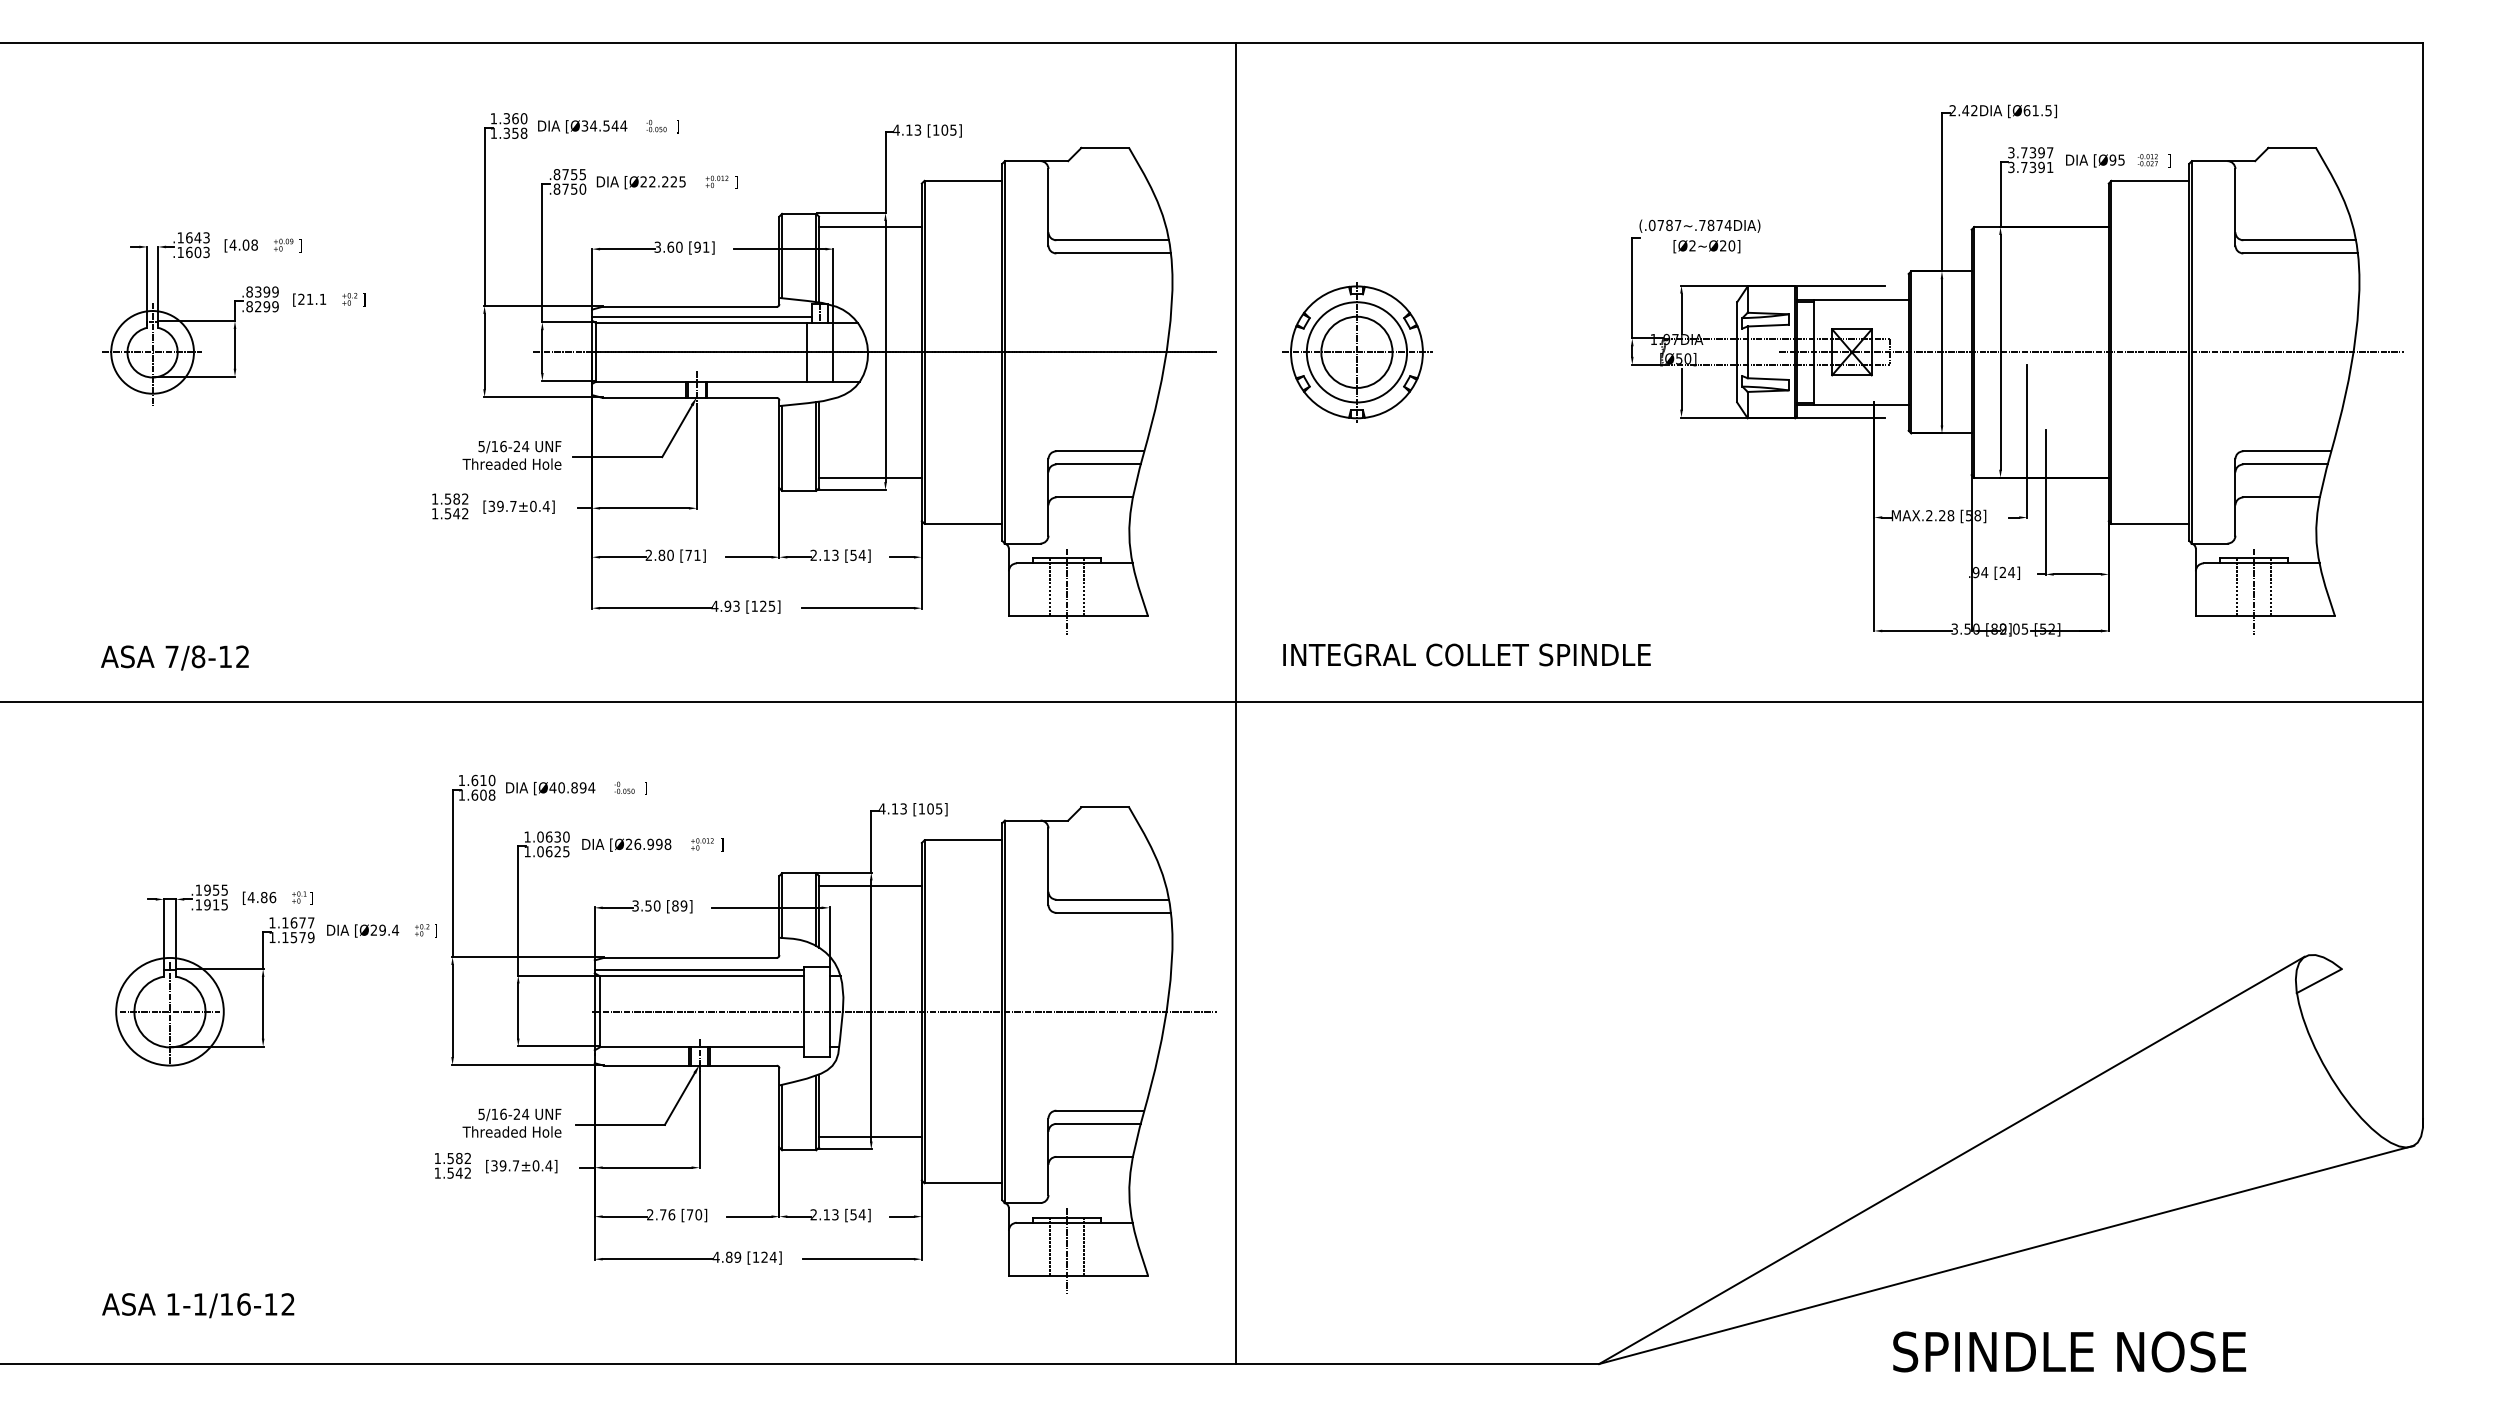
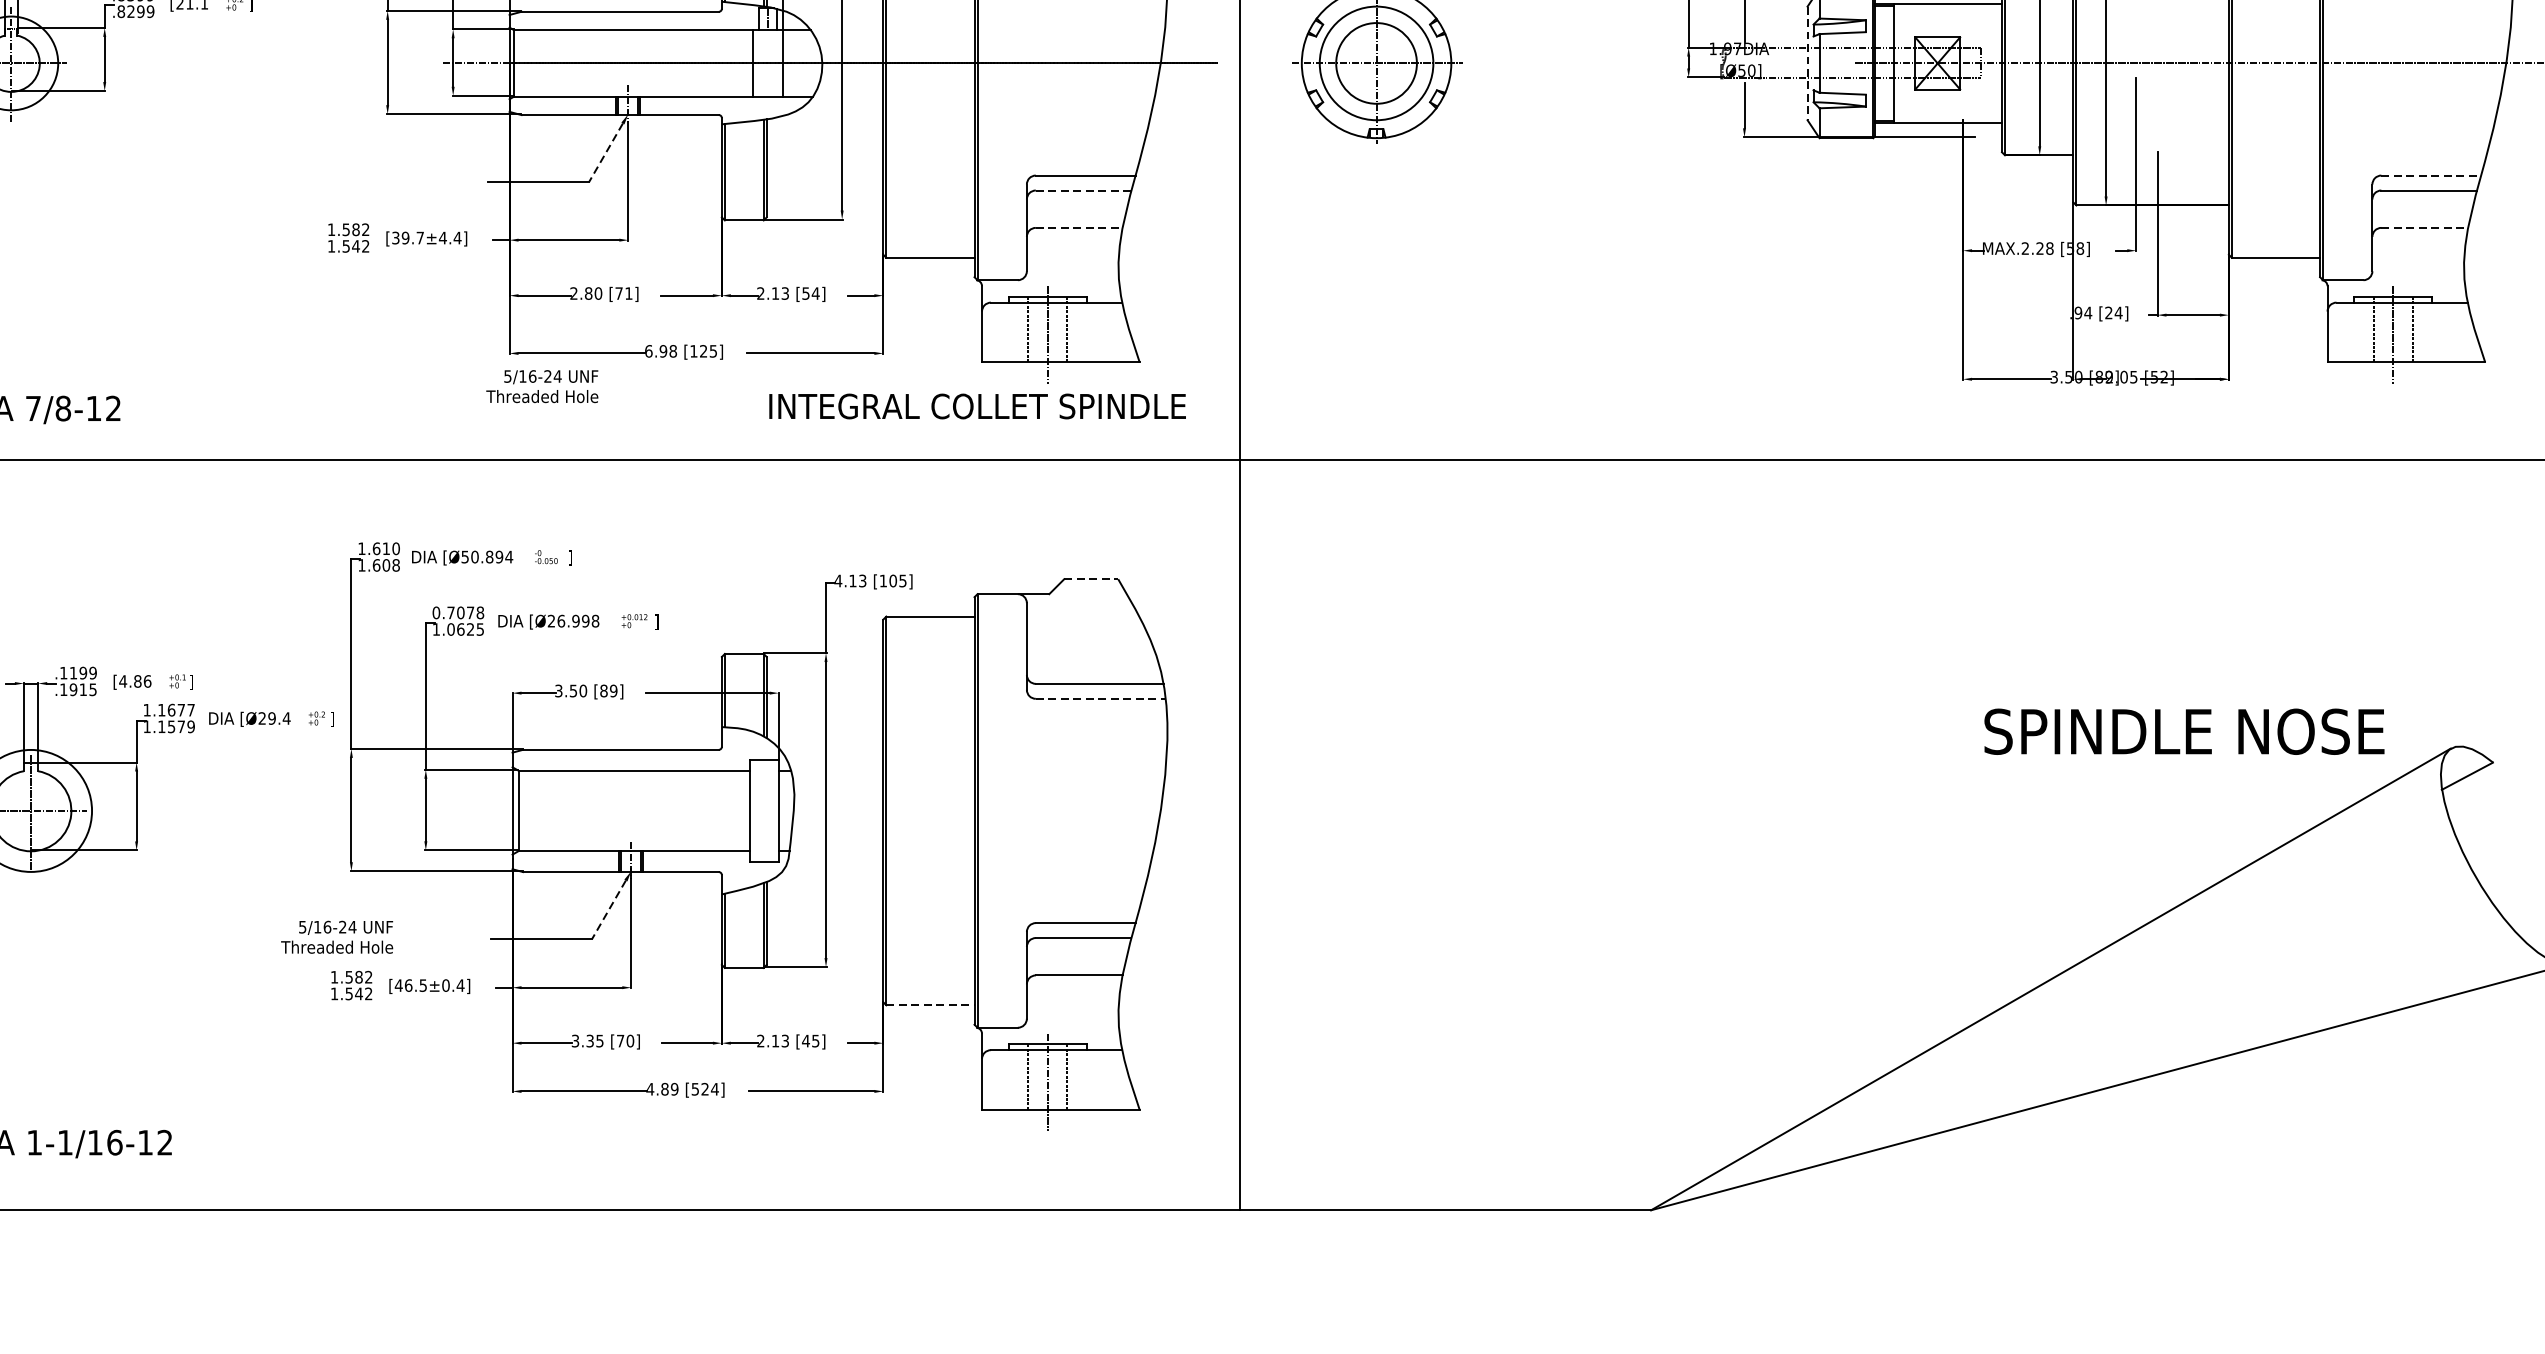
line: (702, 316) -> (634, 22), removed
line: (1737, 352) -> (1807, 63), solid -> dashed
line: (677, 431) -> (606, 153), solid -> dashed
line: (2287, 451) -> (2431, 175), solid -> dashed
text: (511, 455) -> (541, 386), moved
line: (1099, 464) -> (1084, 190), solid -> dashed
line: (870, 477) -> (825, 205), removed
line: (1095, 497) -> (1080, 227), solid -> dashed
line: (2282, 497) -> (2425, 227), solid -> dashed
text: (532, 506) -> (441, 238), [39.7±0.4] -> [39.7±4.4]
text: (725, 605) -> (660, 350), 4.93 -> 6.98
text: (1466, 654) -> (977, 405), moved
text: (552, 787) -> (464, 556), [Ø40.894 -> [Ø50.894
line: (1105, 807) -> (1091, 579), solid -> dashed
text: (546, 836) -> (457, 612), 1.0630 -> 0.7078
line: (870, 886) -> (825, 668), removed
text: (216, 889) -> (83, 672), .1955 -> .1199
line: (1114, 912) -> (1101, 698), solid -> dashed
line: (699, 969) -> (631, 763), removed
line: (904, 1011) -> (863, 810), removed
line: (679, 1099) -> (608, 910), solid -> dashed
text: (511, 1122) -> (336, 936), moved
line: (870, 1137) -> (825, 953), removed
text: (504, 1165) -> (410, 985), [39.7±0.4] -> [46.5±0.4]
line: (963, 1183) -> (930, 1005), solid -> dashed
text: (661, 1214) -> (588, 1040), 2.76 -> 3.35
text: (857, 1214) -> (810, 1040), [54] -> [45]
text: (755, 1256) -> (694, 1088), [124] -> [524]
text: (2069, 1351) -> (2184, 731), moved

